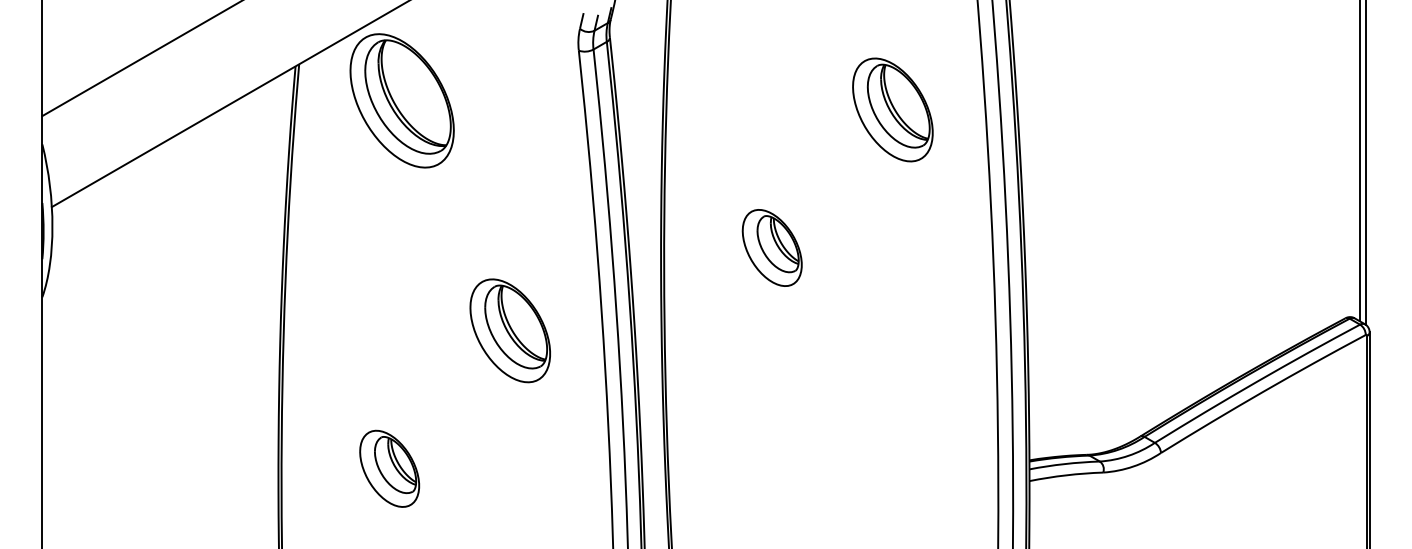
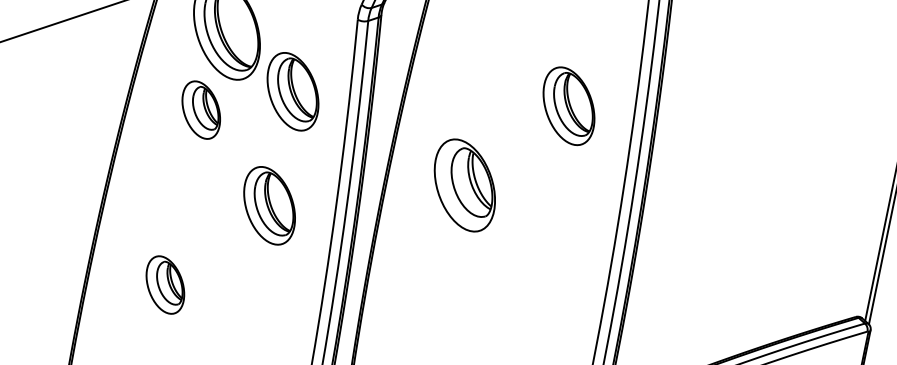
part: (509, 167) -> (292, 91), added
part: (389, 218) -> (201, 109), added
part: (771, 247) -> (464, 185), size x1.6

